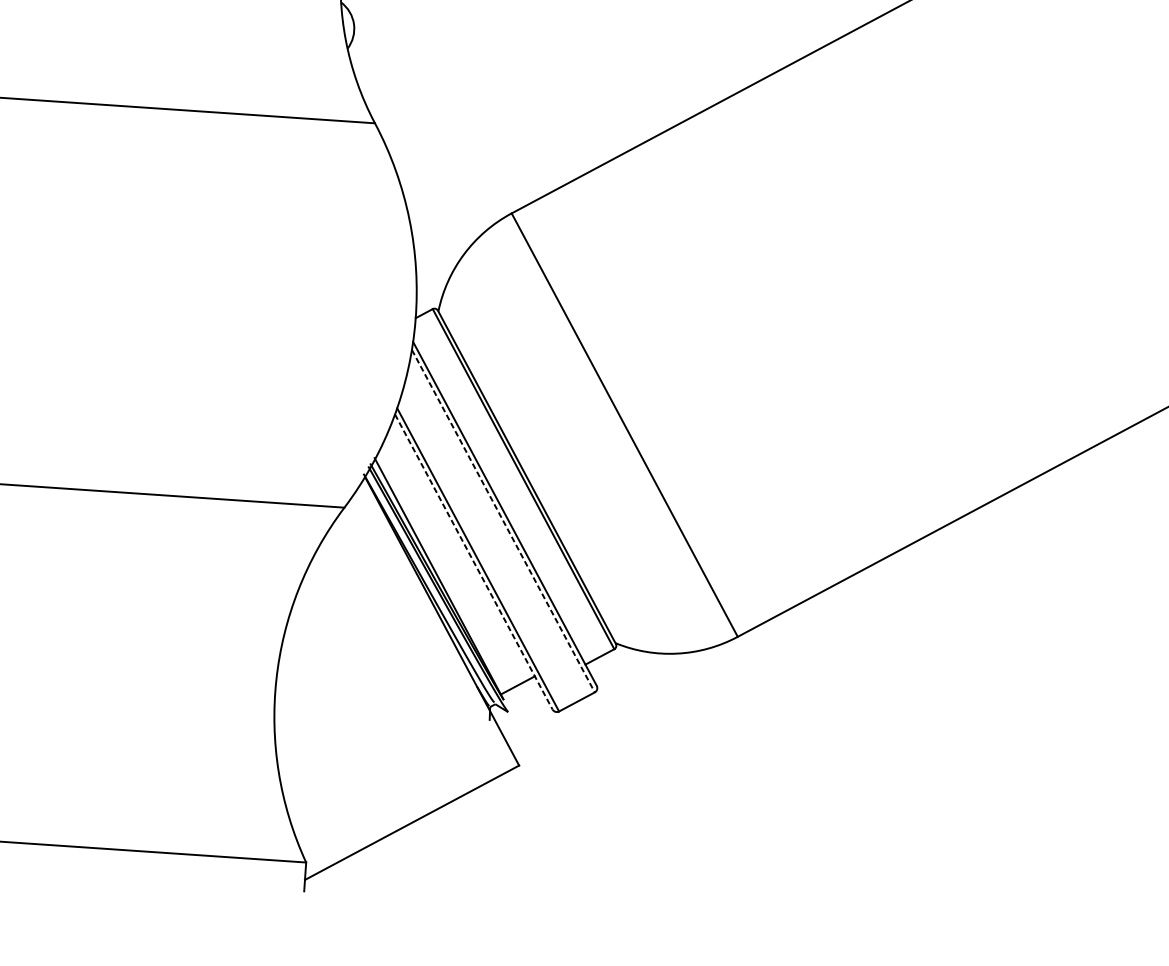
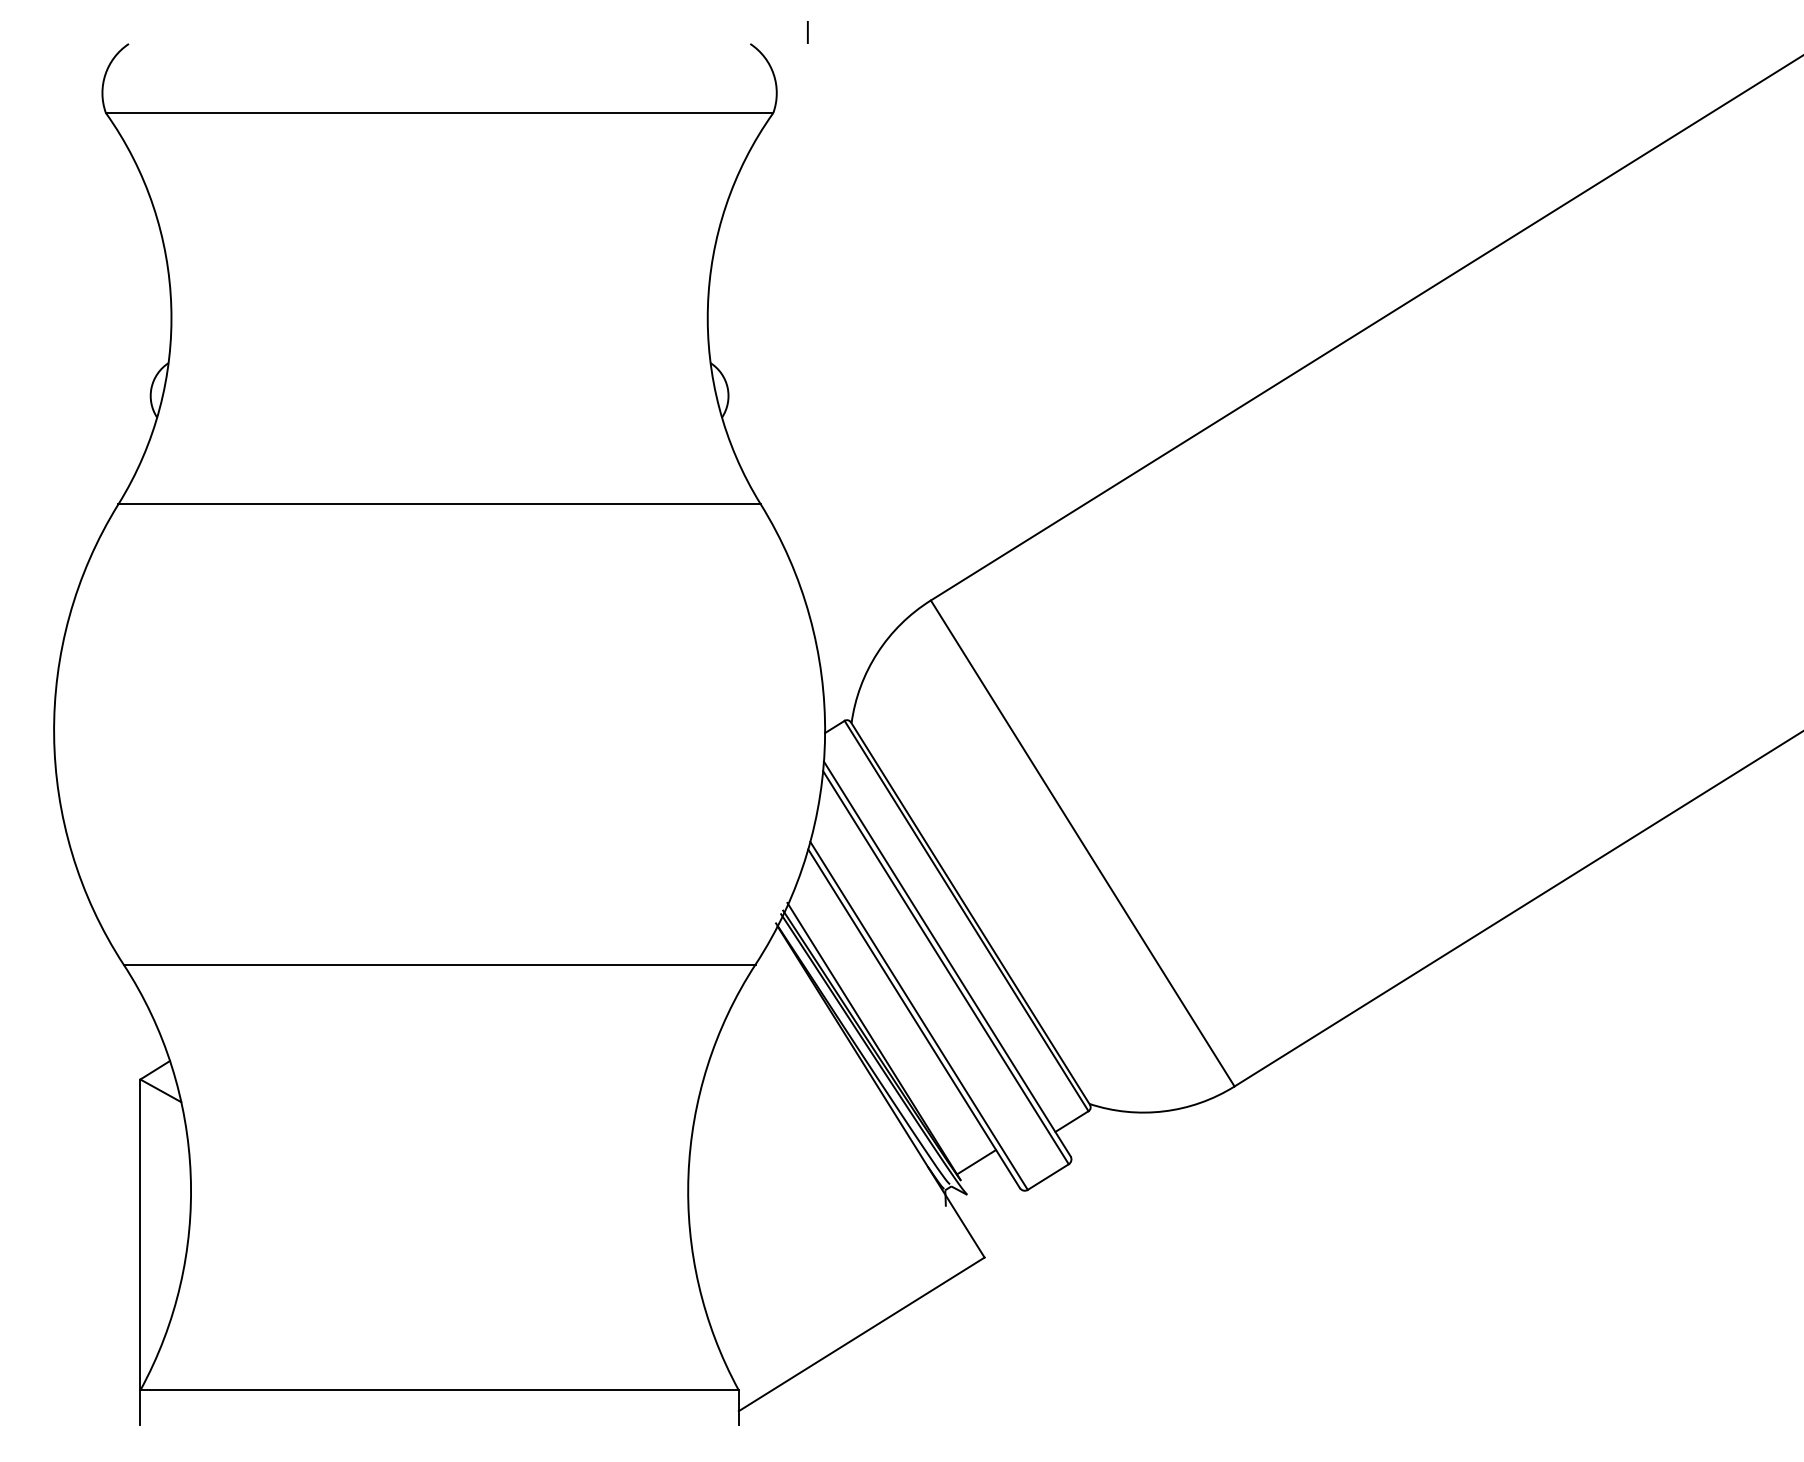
line: (502, 520) -> (945, 967), dashed -> solid
line: (474, 561) -> (914, 1018), dashed -> solid

